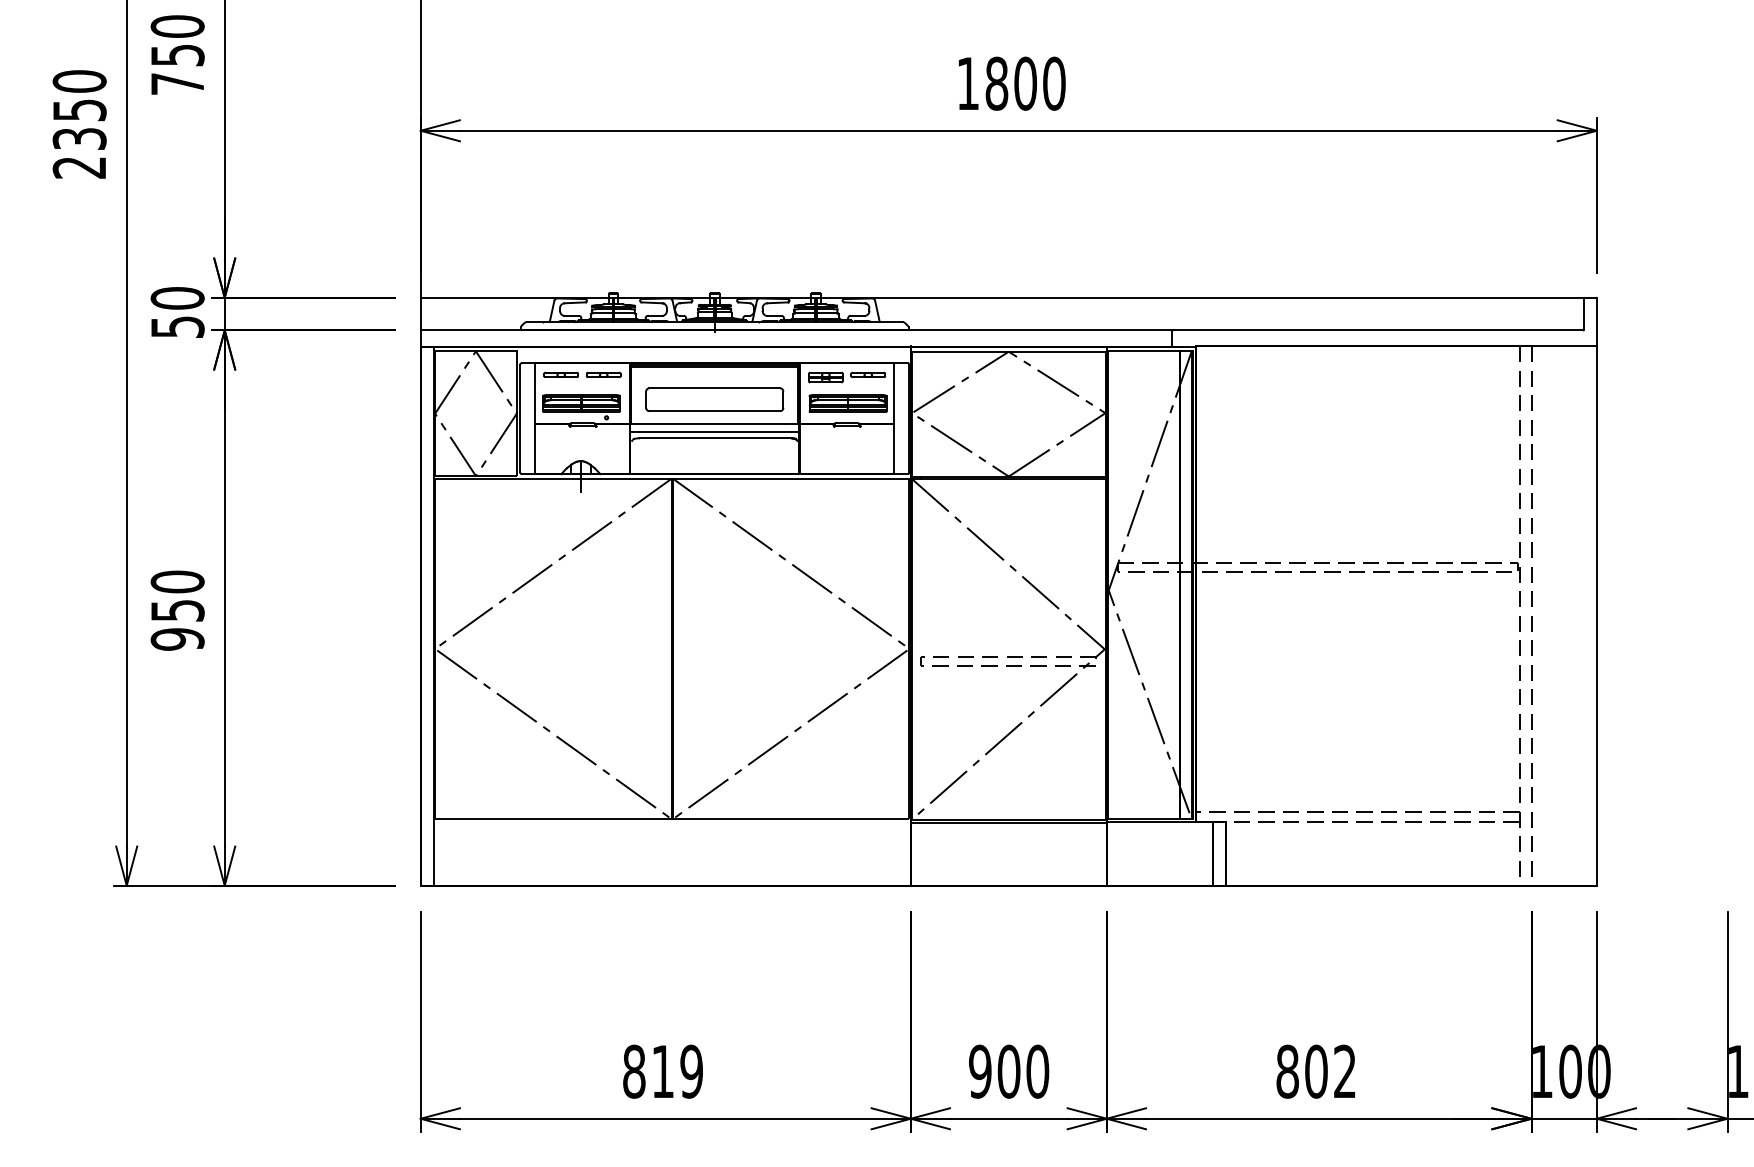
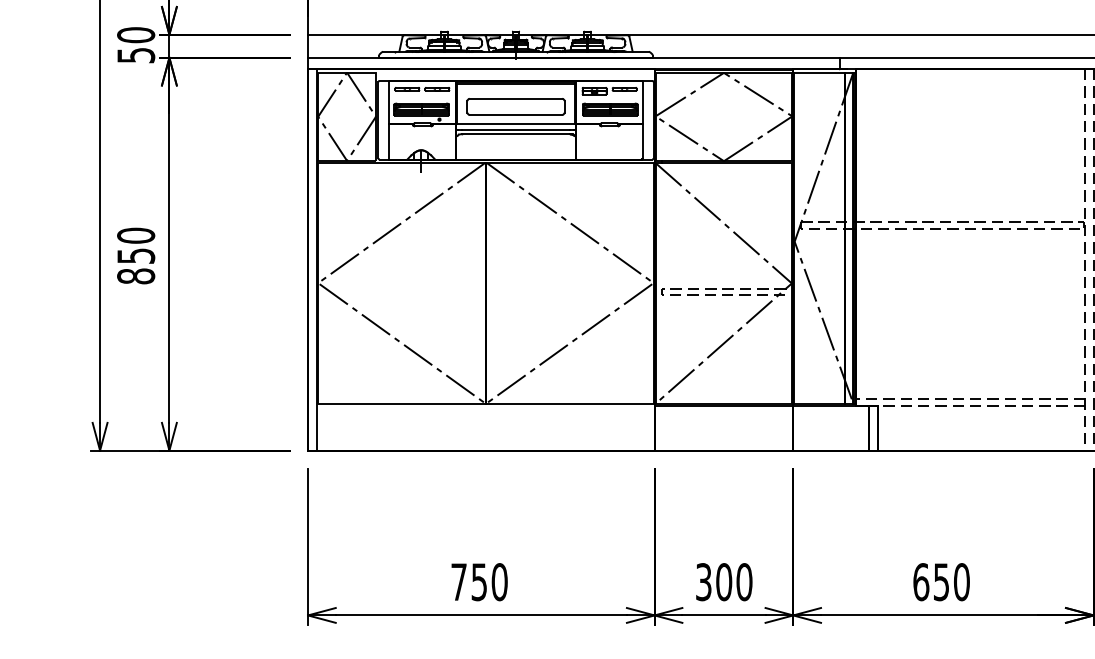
text: (177, 639) -> (135, 276), 950 -> 850
text: (663, 1071) -> (479, 582), 819 -> 750
text: (980, 1071) -> (703, 582), 900 -> 300
text: (1316, 1071) -> (941, 582), 802 -> 650

